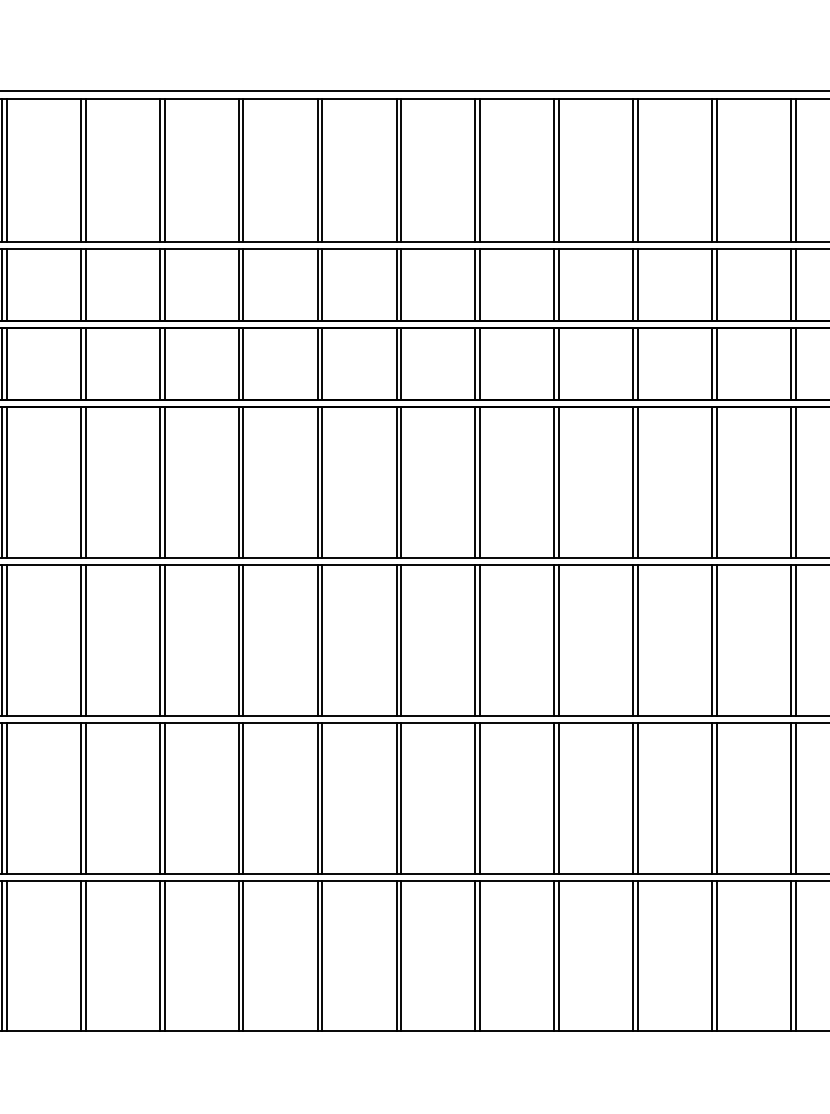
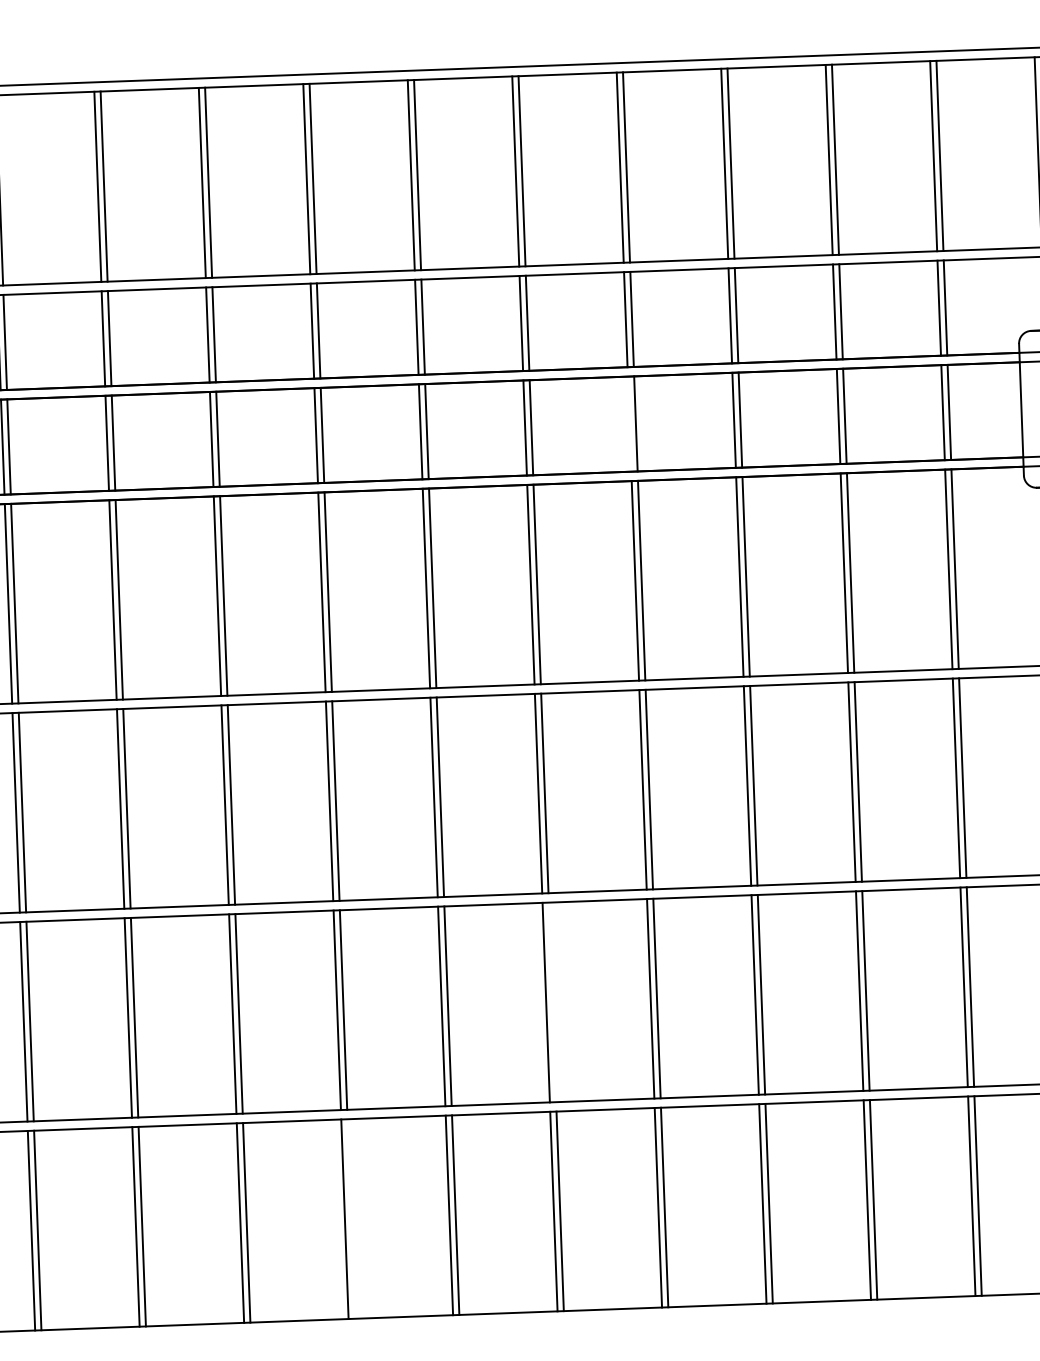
line: (554, 364) -> (629, 424), removed
line: (480, 797) -> (552, 1001), removed
line: (322, 955) -> (351, 1218), removed

